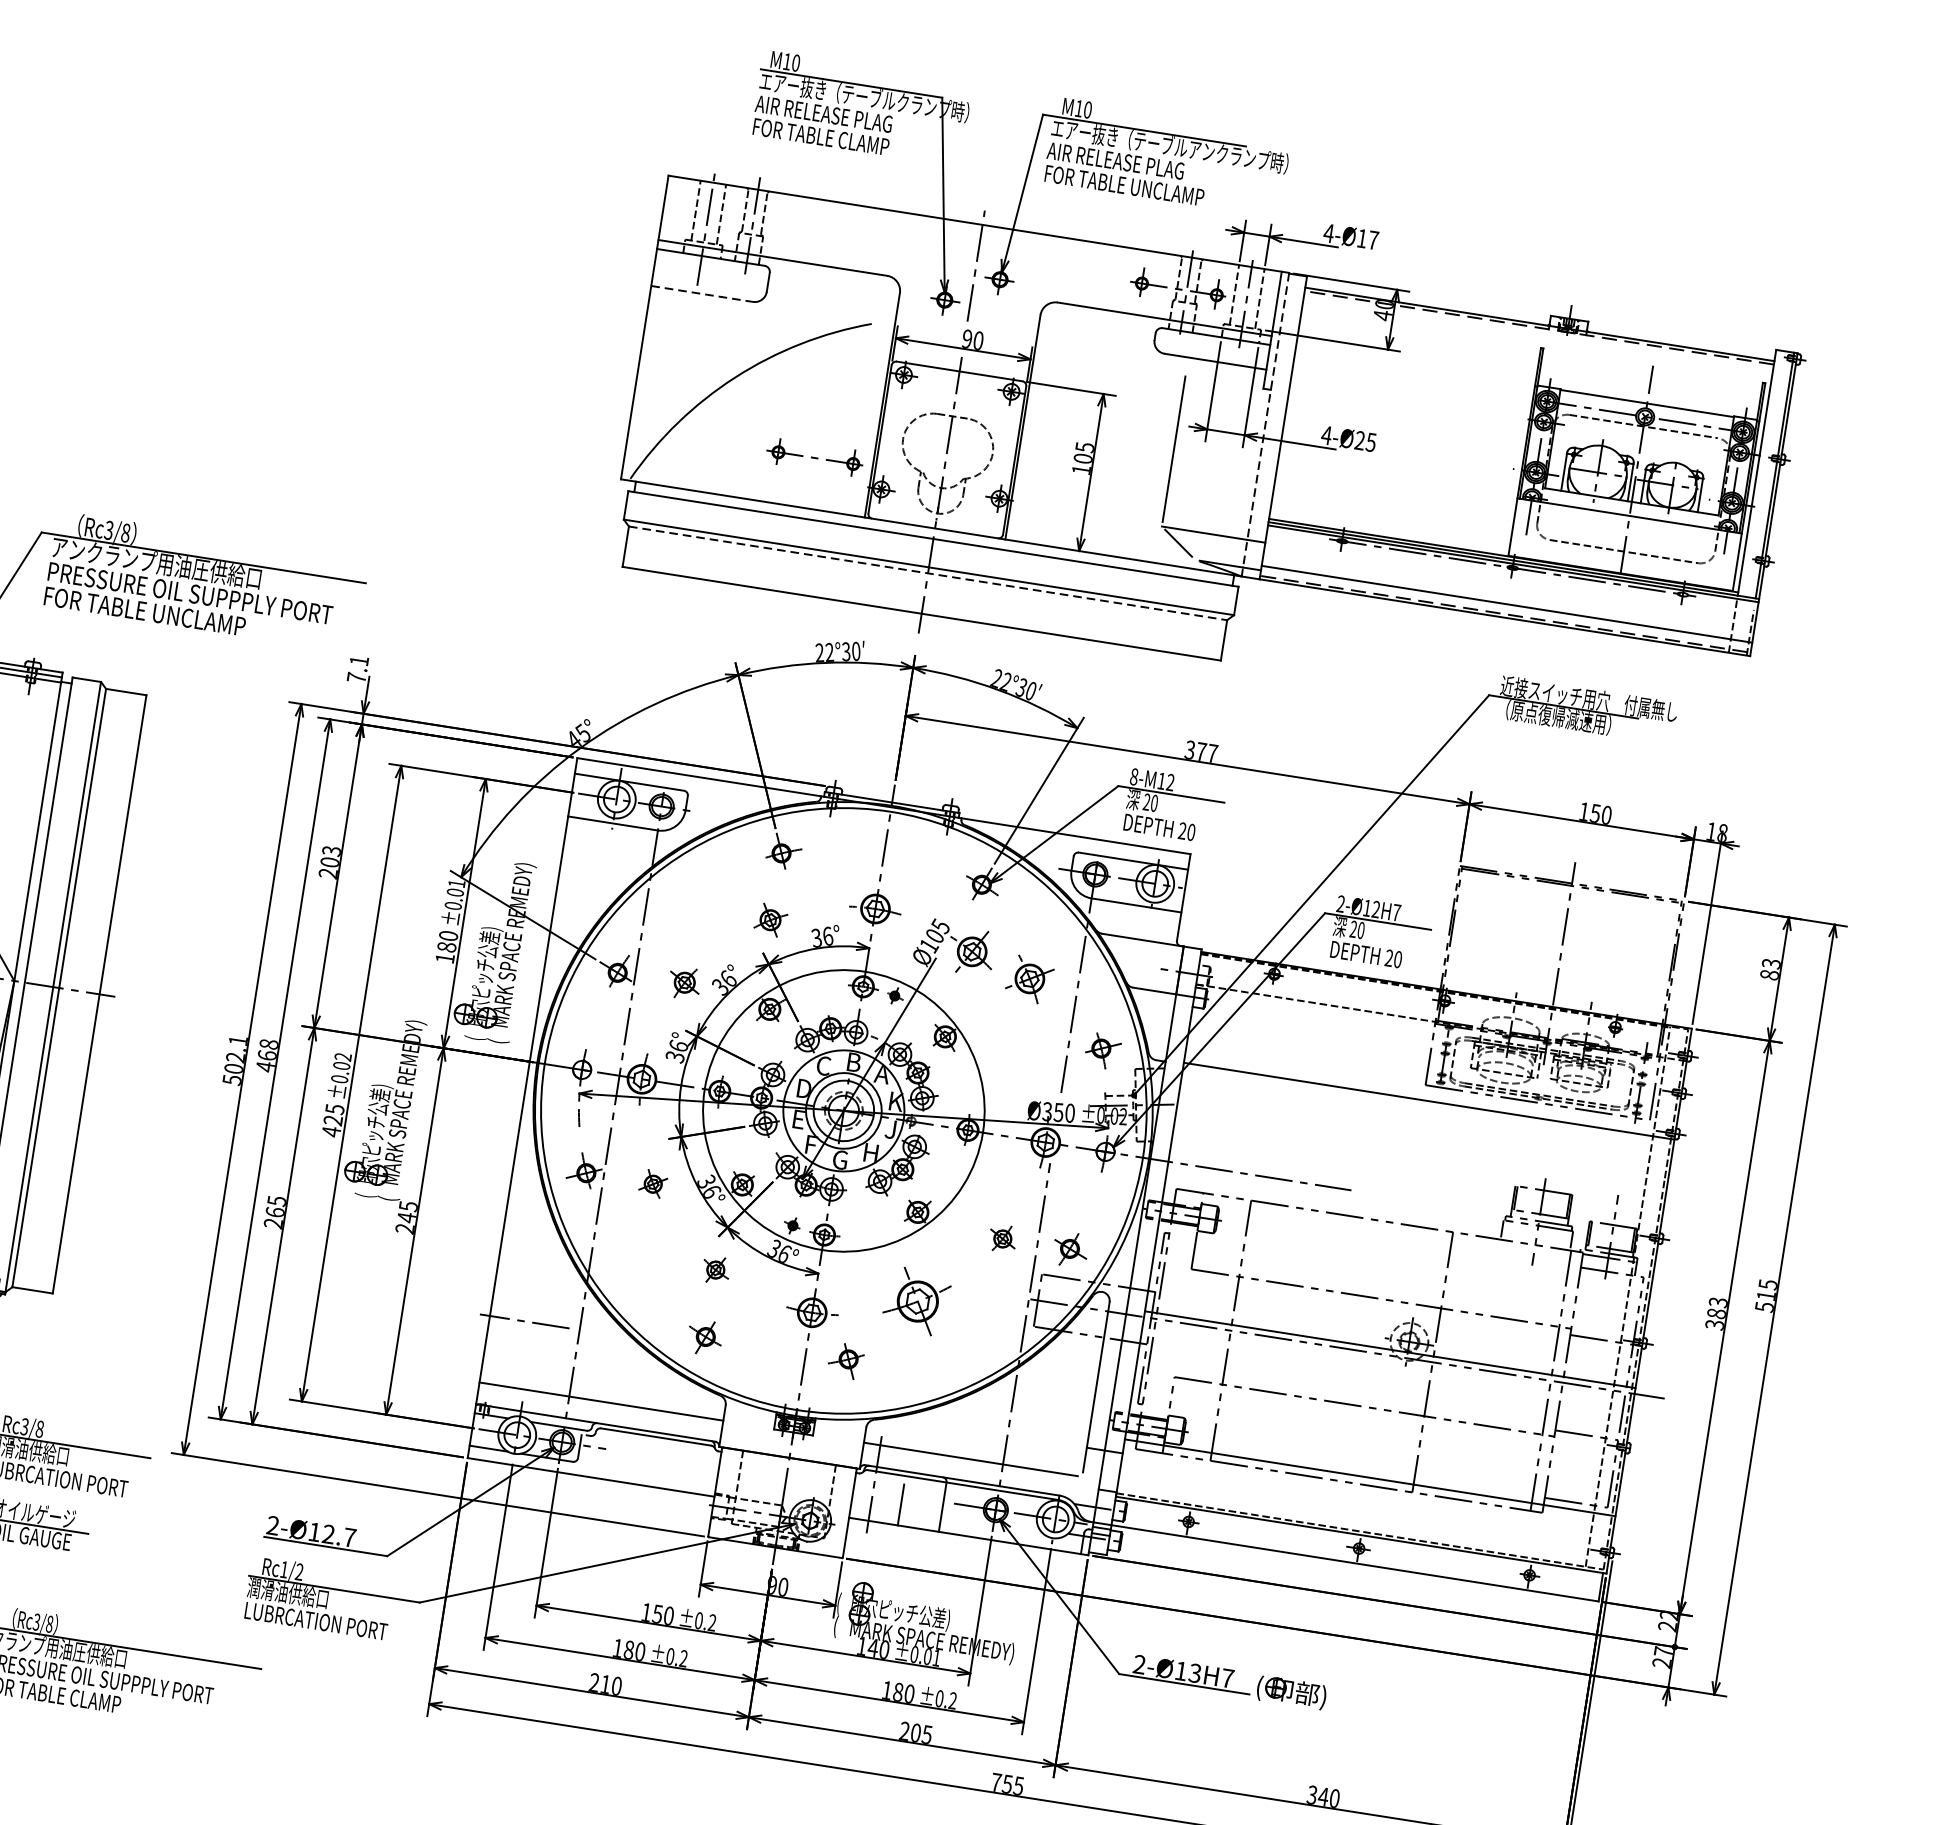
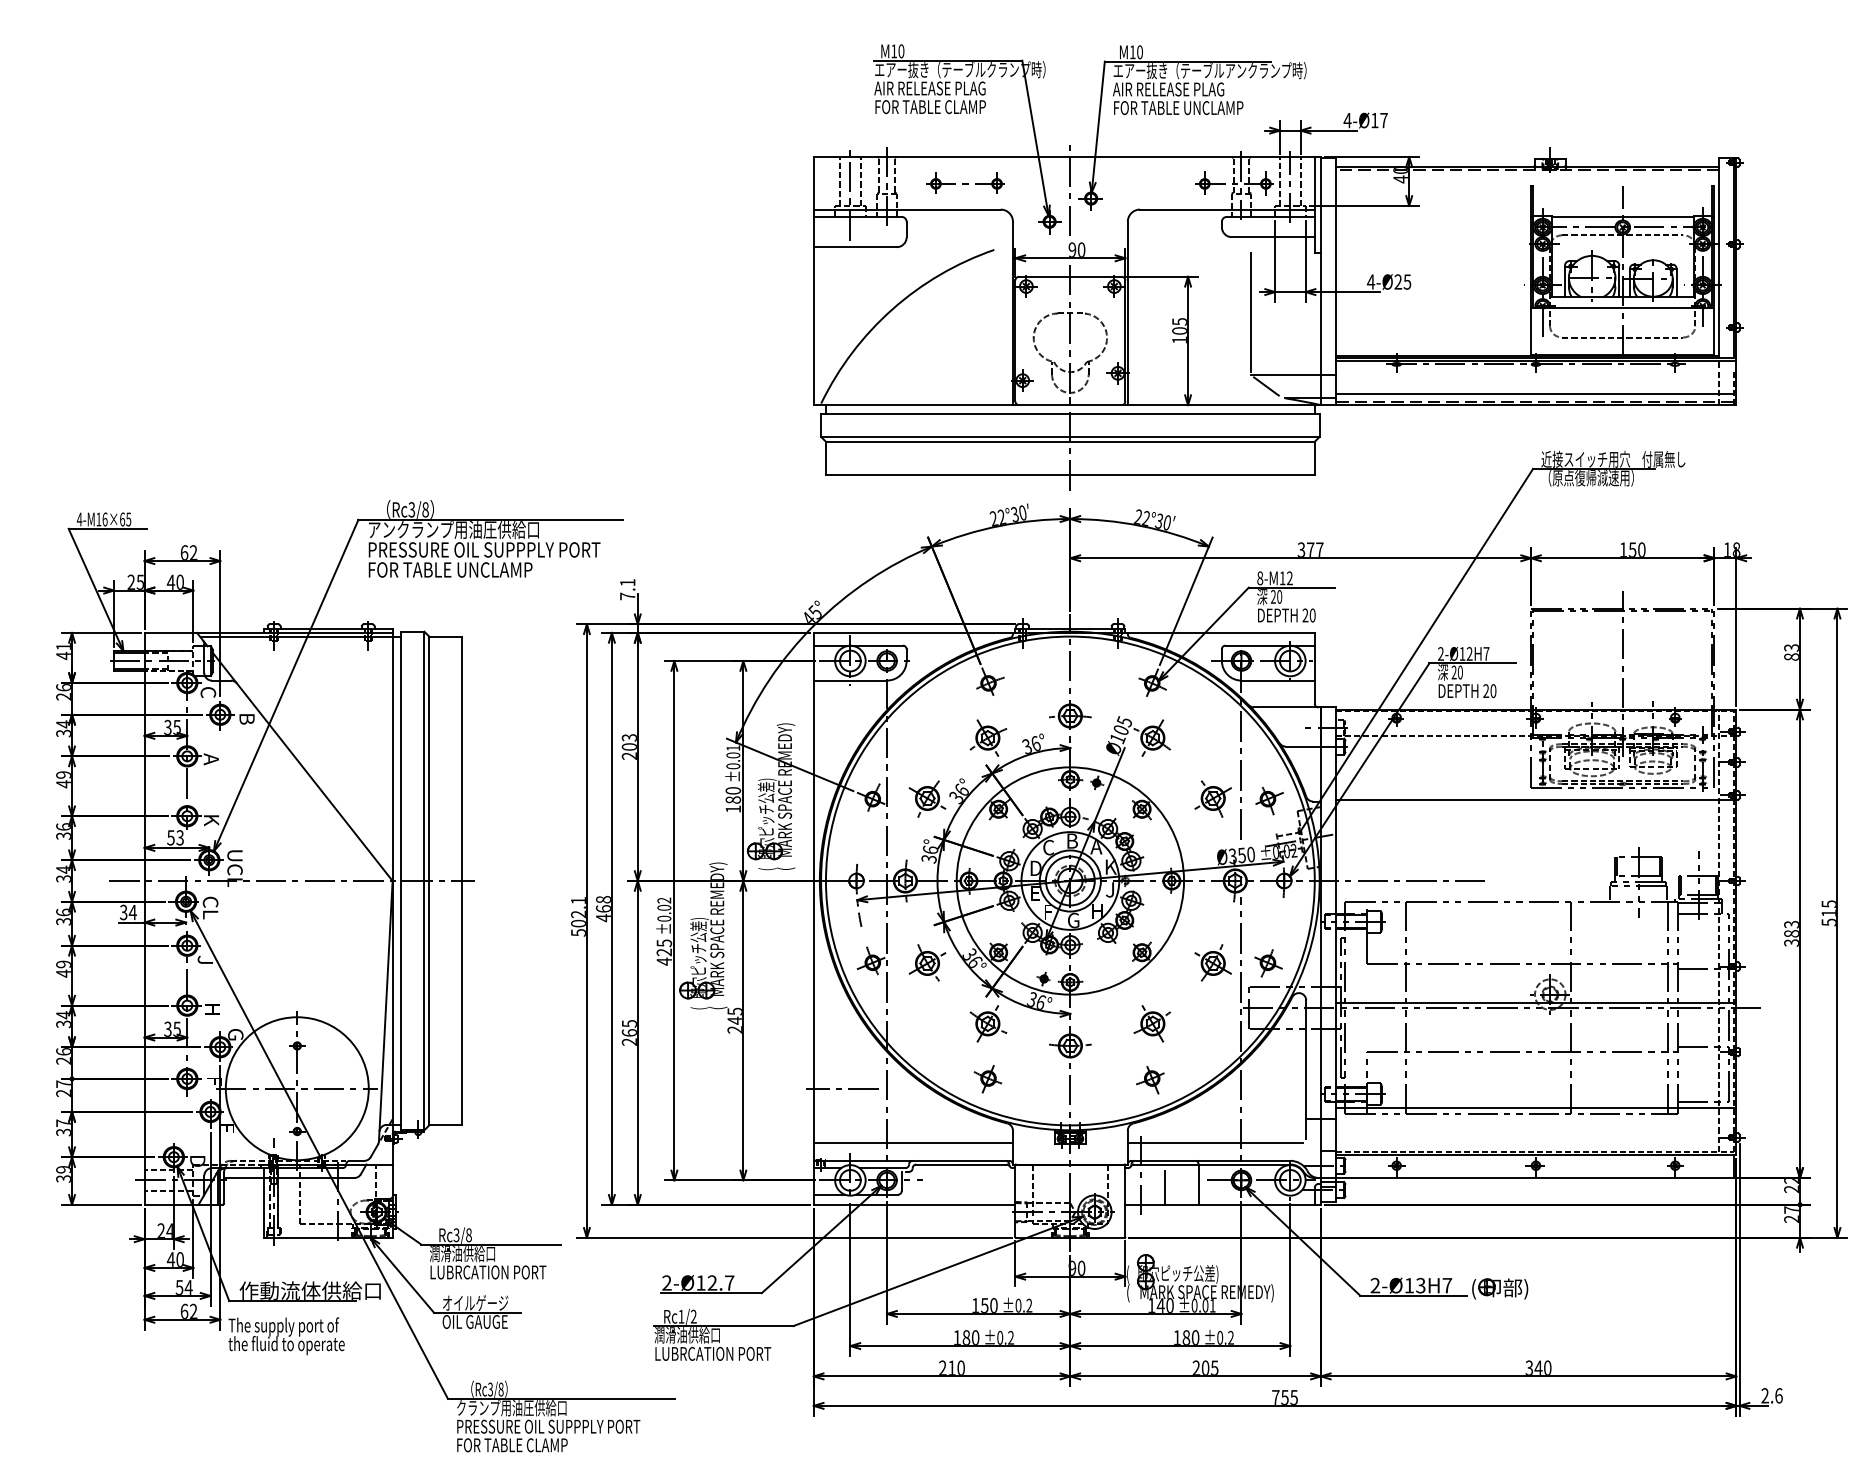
line: (702, 294) -> (855, 247), dashed -> solid
line: (1264, 425) -> (1320, 281), dashed -> solid
part: (814, 456) -> (965, 182), moved
line: (928, 573) -> (1070, 441), dashed -> solid
part: (771, 919) -> (988, 737), size x1.43
part: (1028, 978) -> (1212, 798), moved
part: (684, 982) -> (927, 798), size x1.43
part: (653, 1183) -> (927, 962), size x1.67
part: (1002, 1237) -> (1212, 962), size x1.67
part: (716, 1269) -> (988, 1023), size x1.67
part: (915, 1300) -> (1151, 1023), size x0.71
part: (846, 1361) -> (1150, 1080), moved

